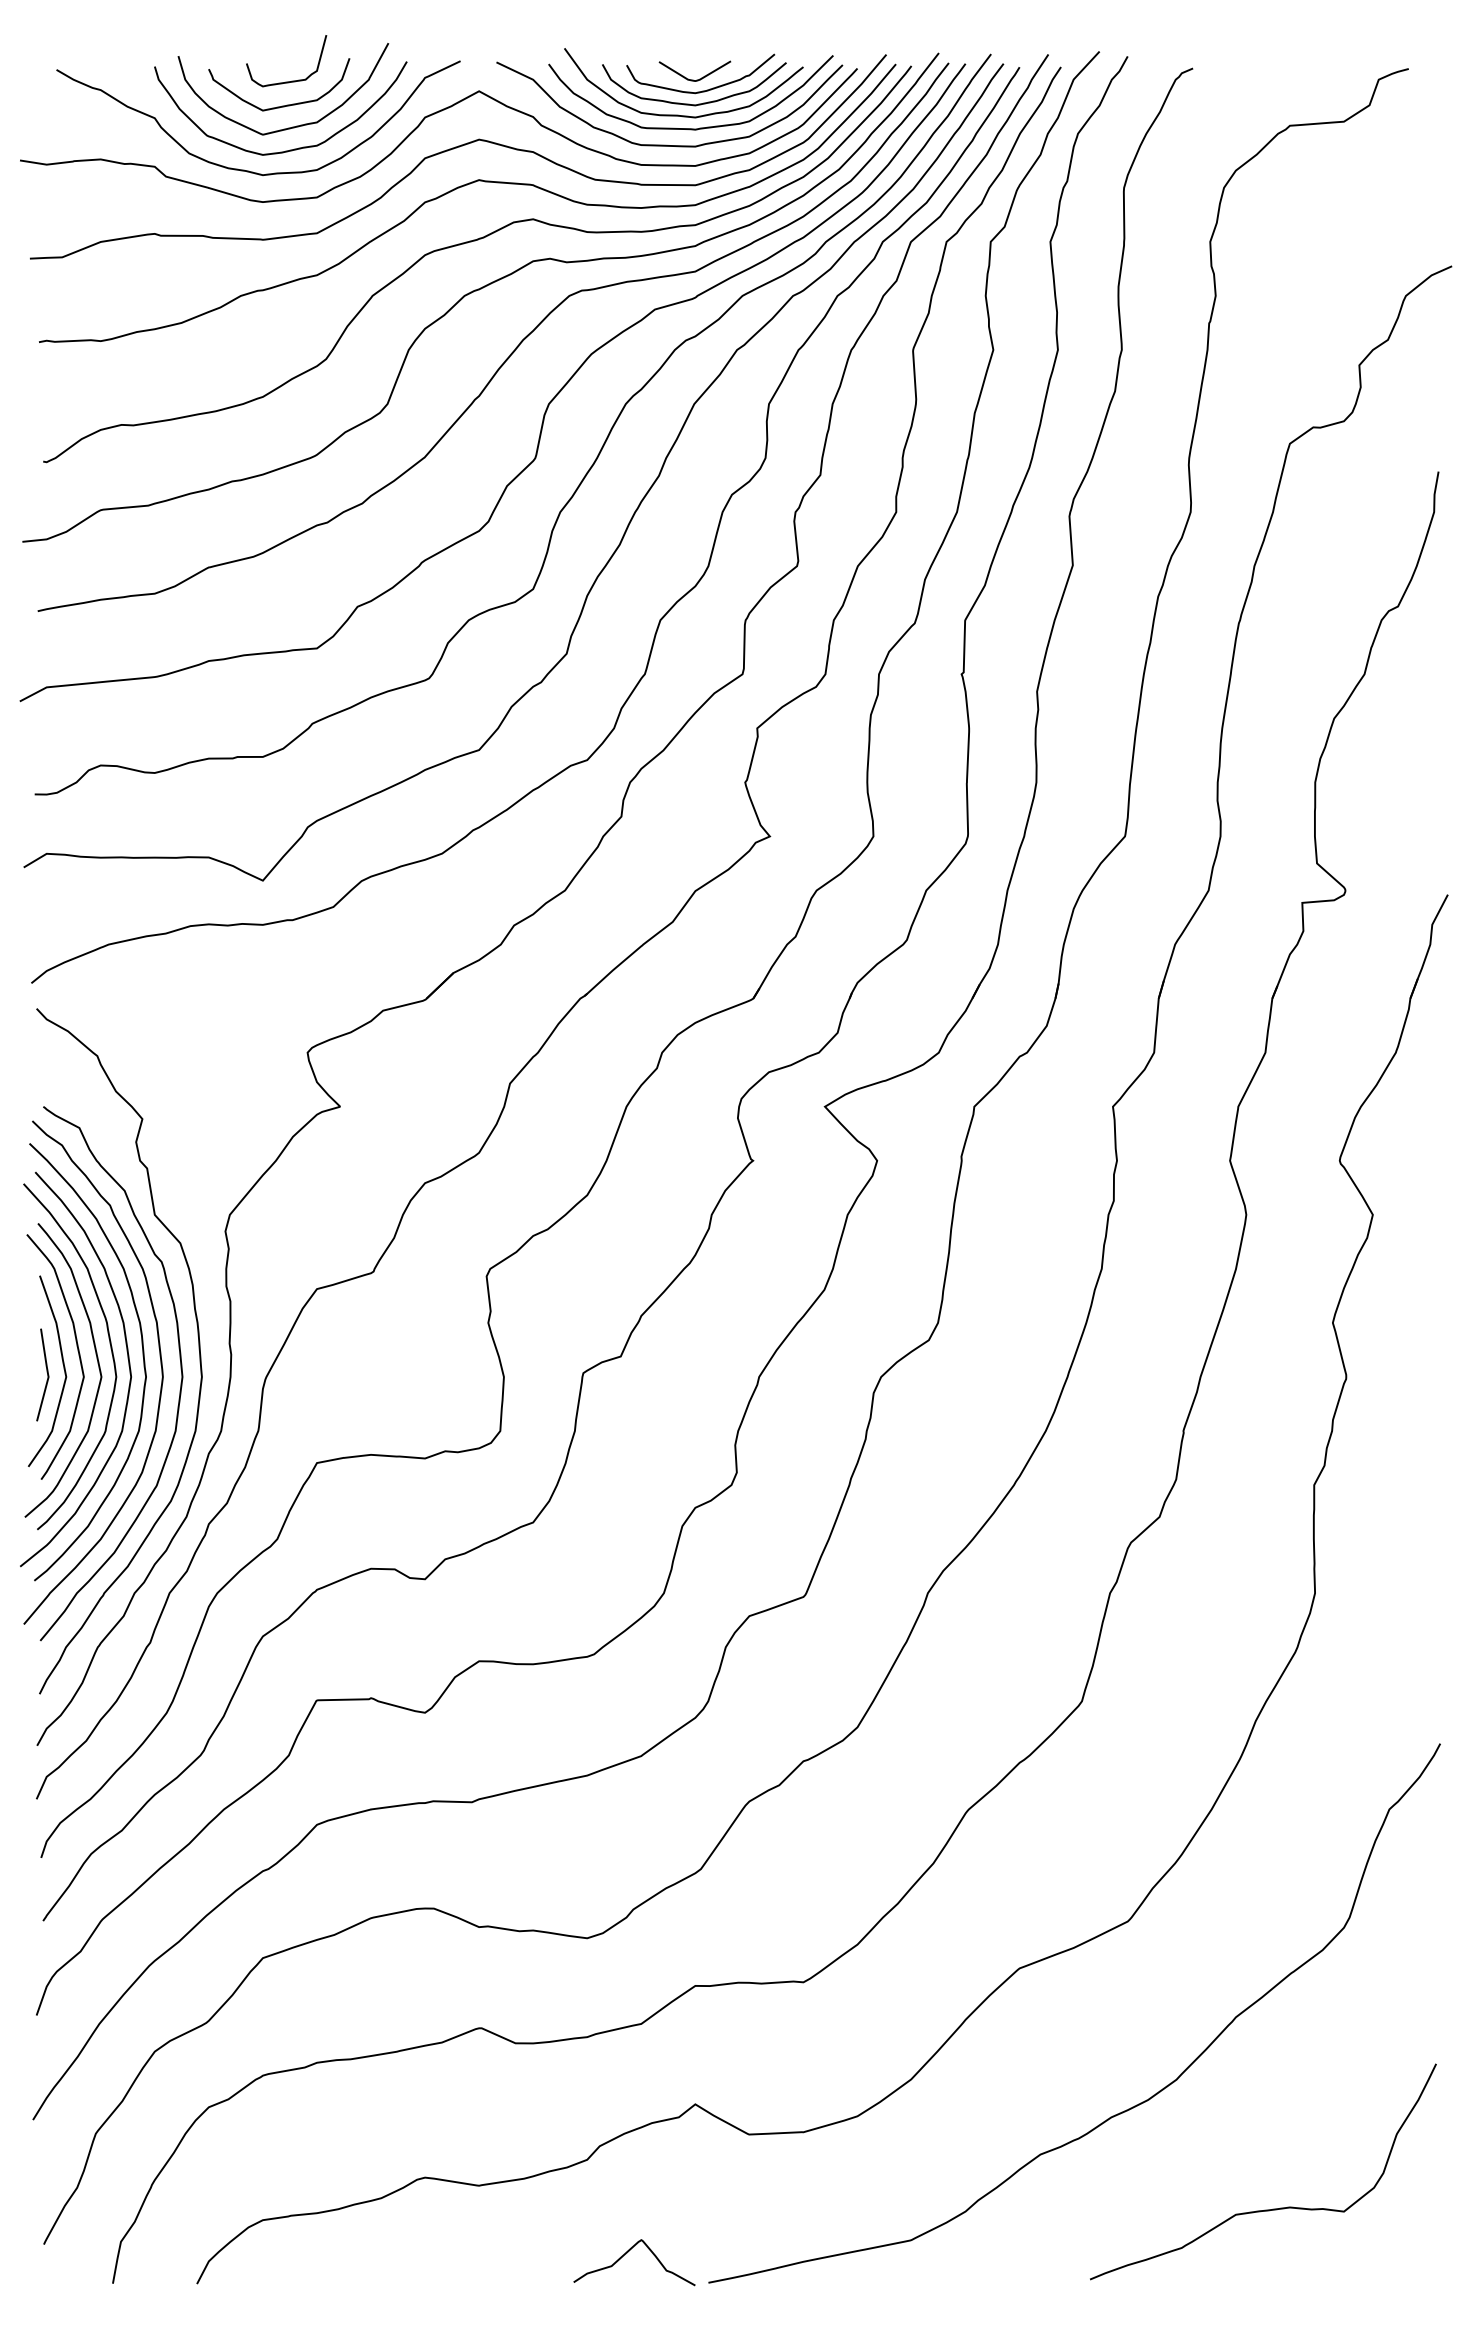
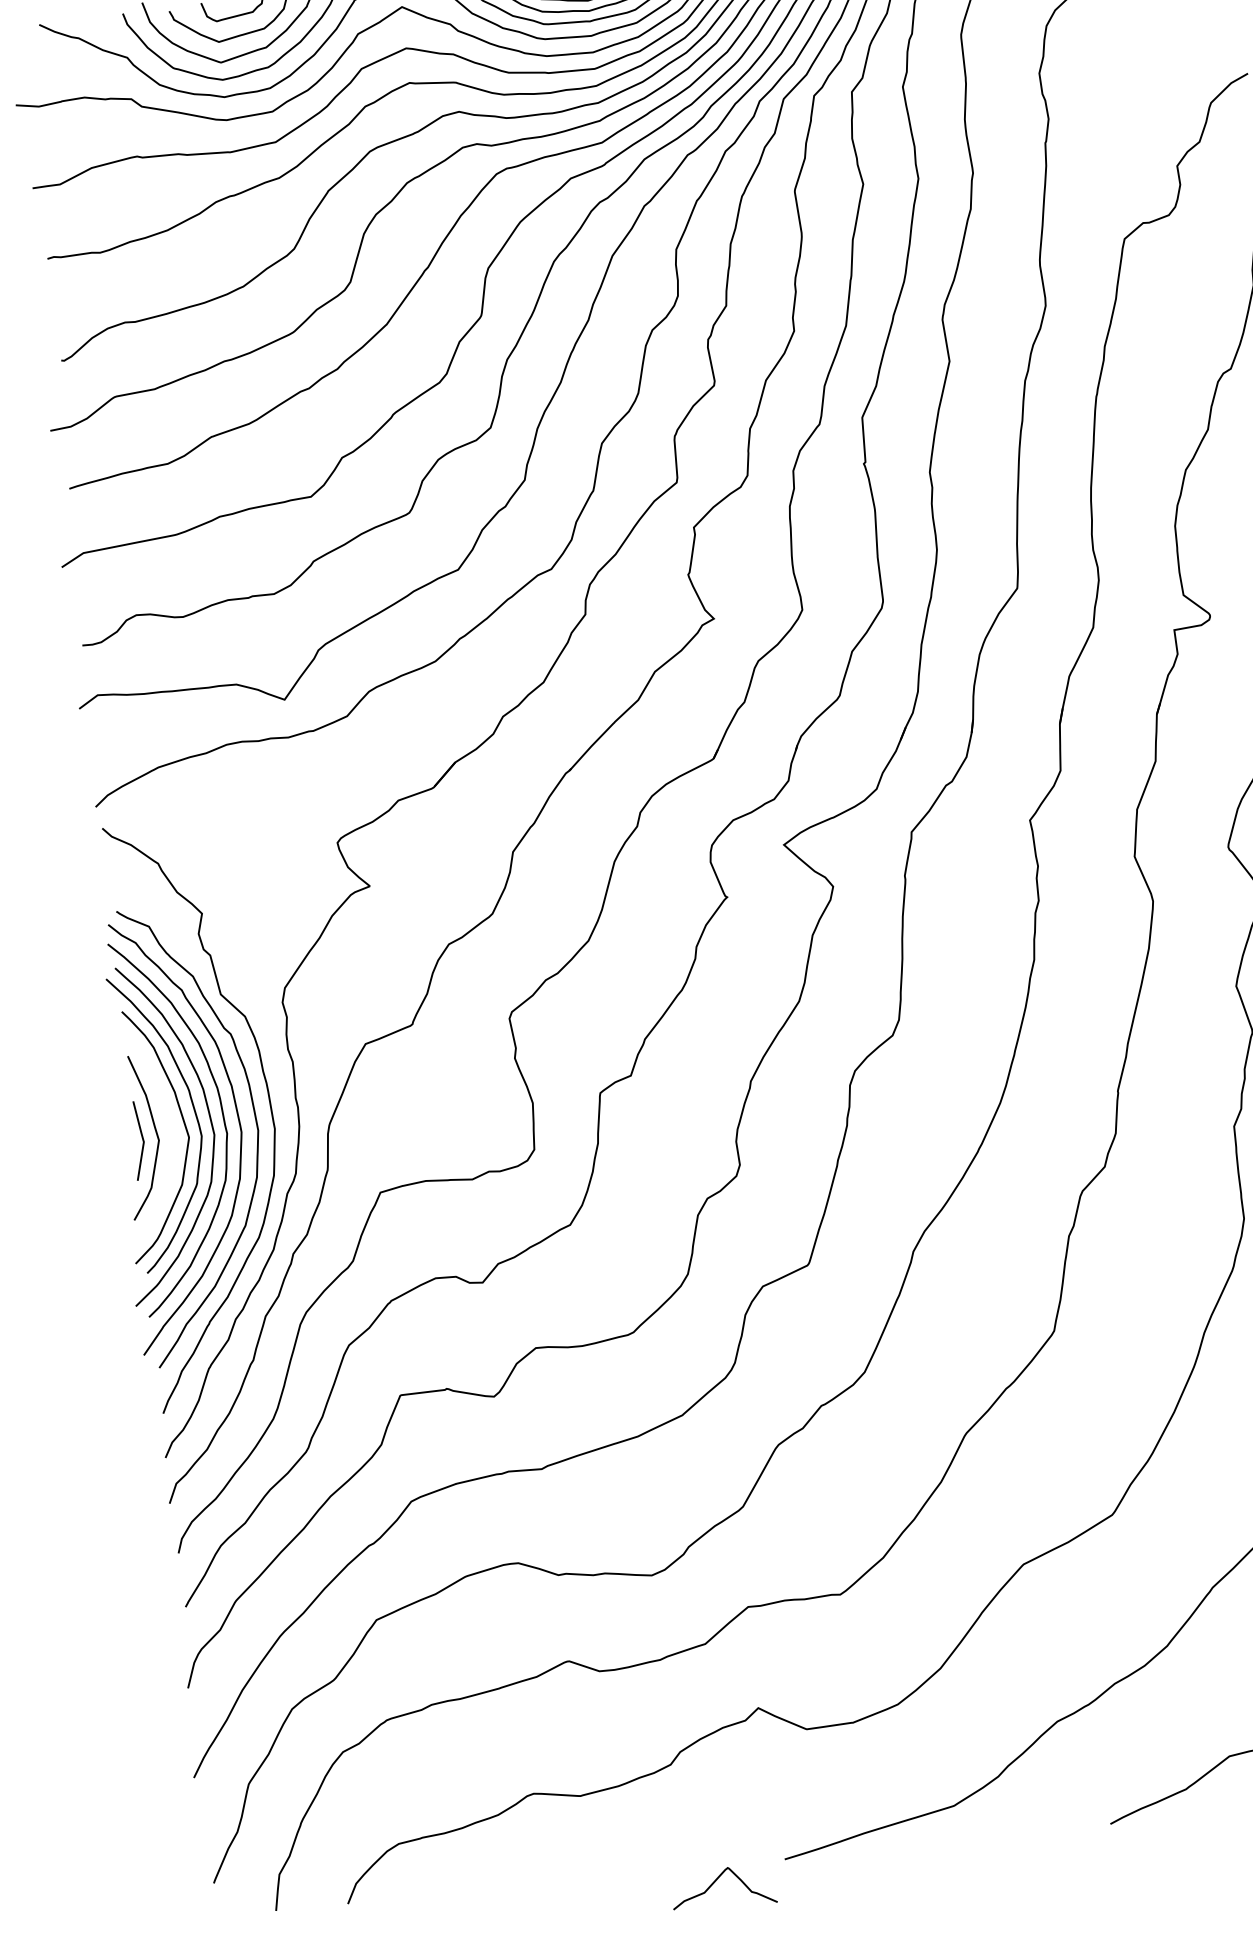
curve: (77, 1351) -> (166, 1117), removed
curve: (626, 2254) -> (716, 1881), moved

